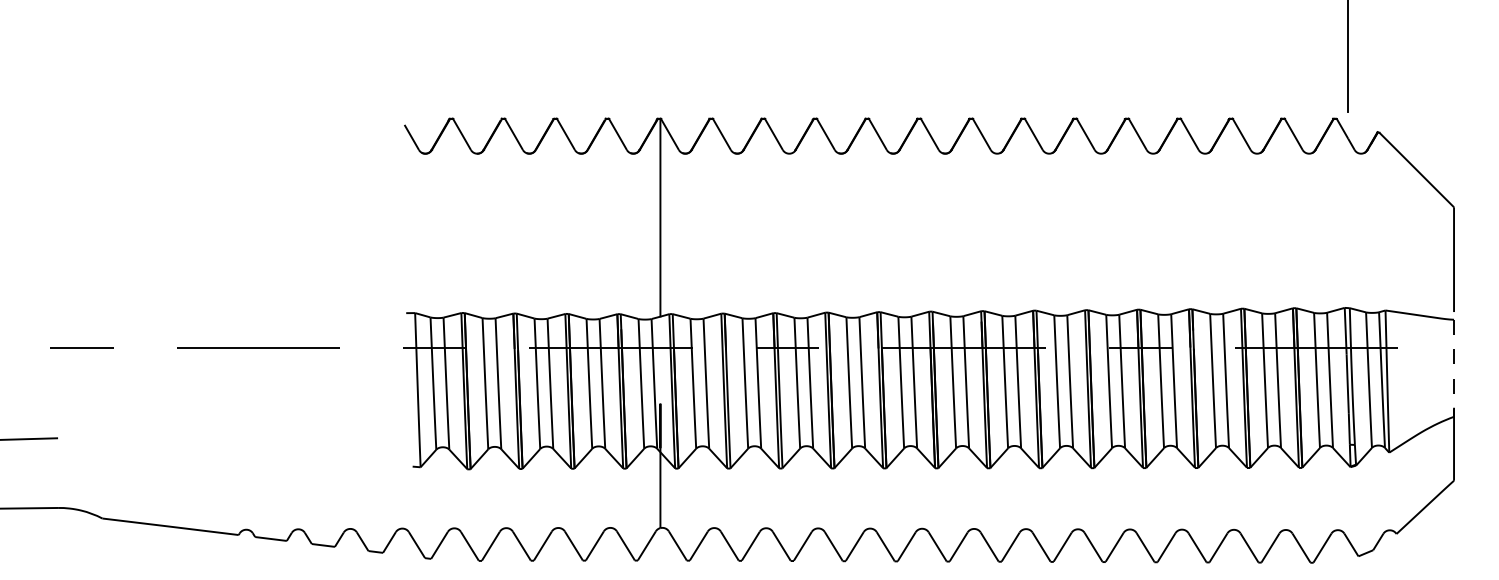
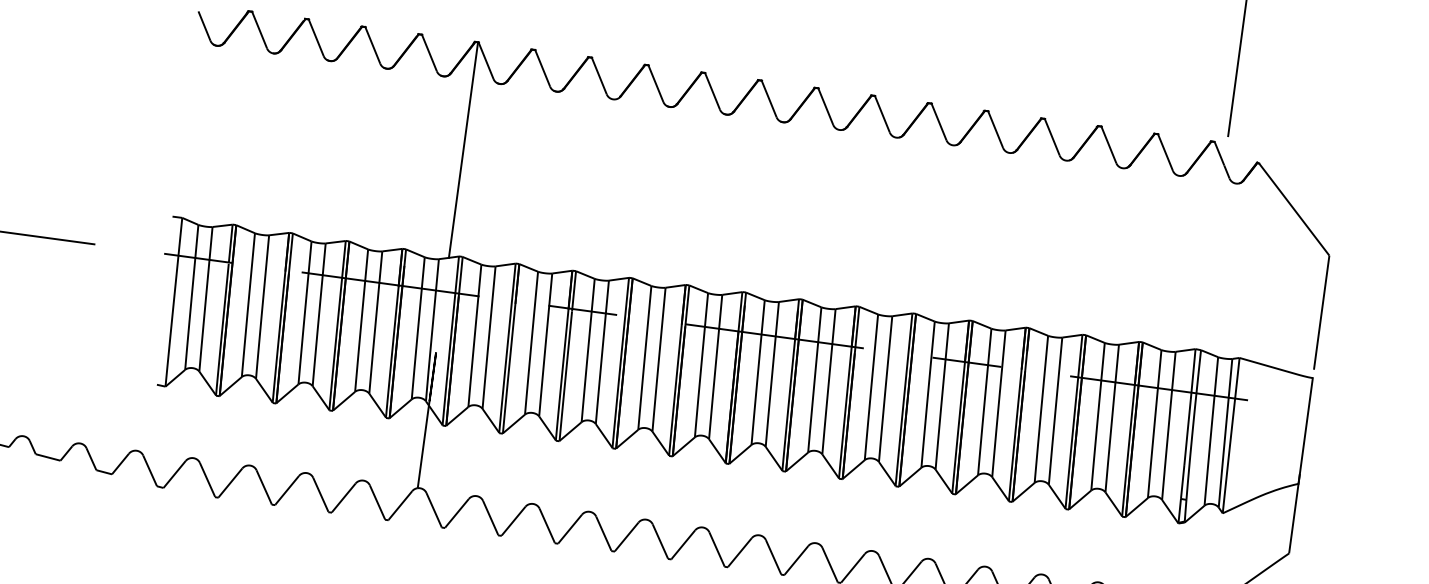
line: (1454, 368) -> (1306, 431), dashed -> solid

